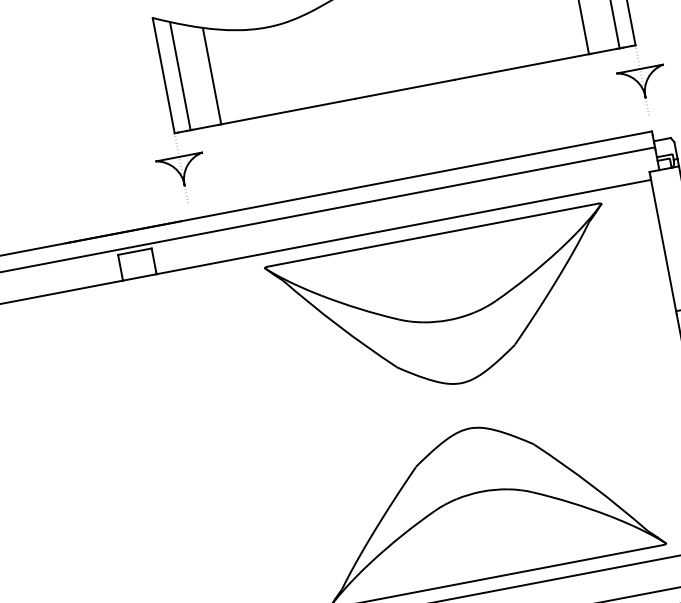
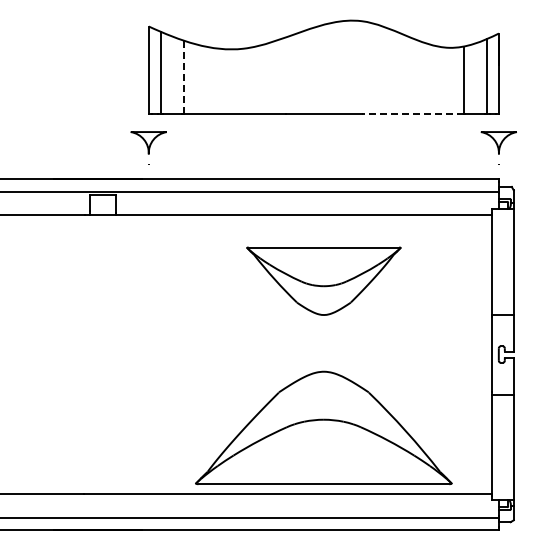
line: (521, 67) -> (412, 114), solid -> dashed
line: (212, 76) -> (184, 77), solid -> dashed
part: (446, 309) -> (323, 281), size x0.6

